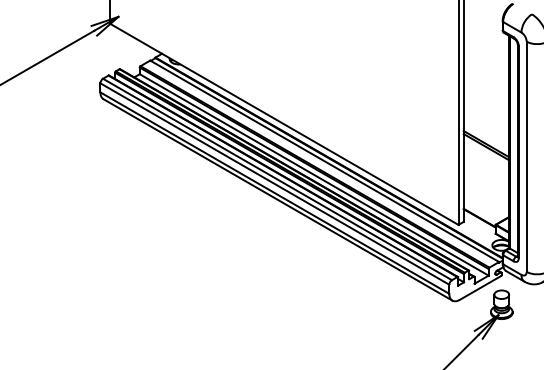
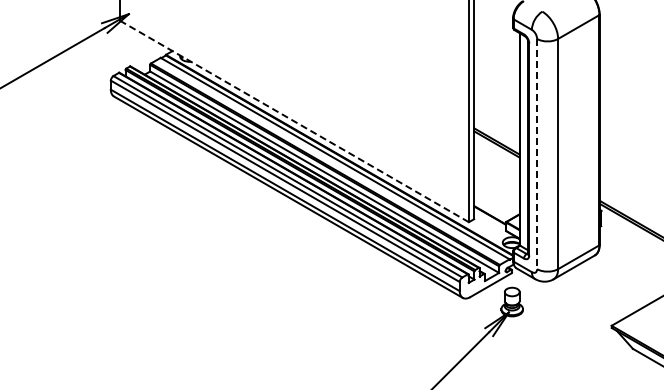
line: (284, 124) -> (294, 121), solid -> dashed
line: (527, 157) -> (537, 154), solid -> dashed

